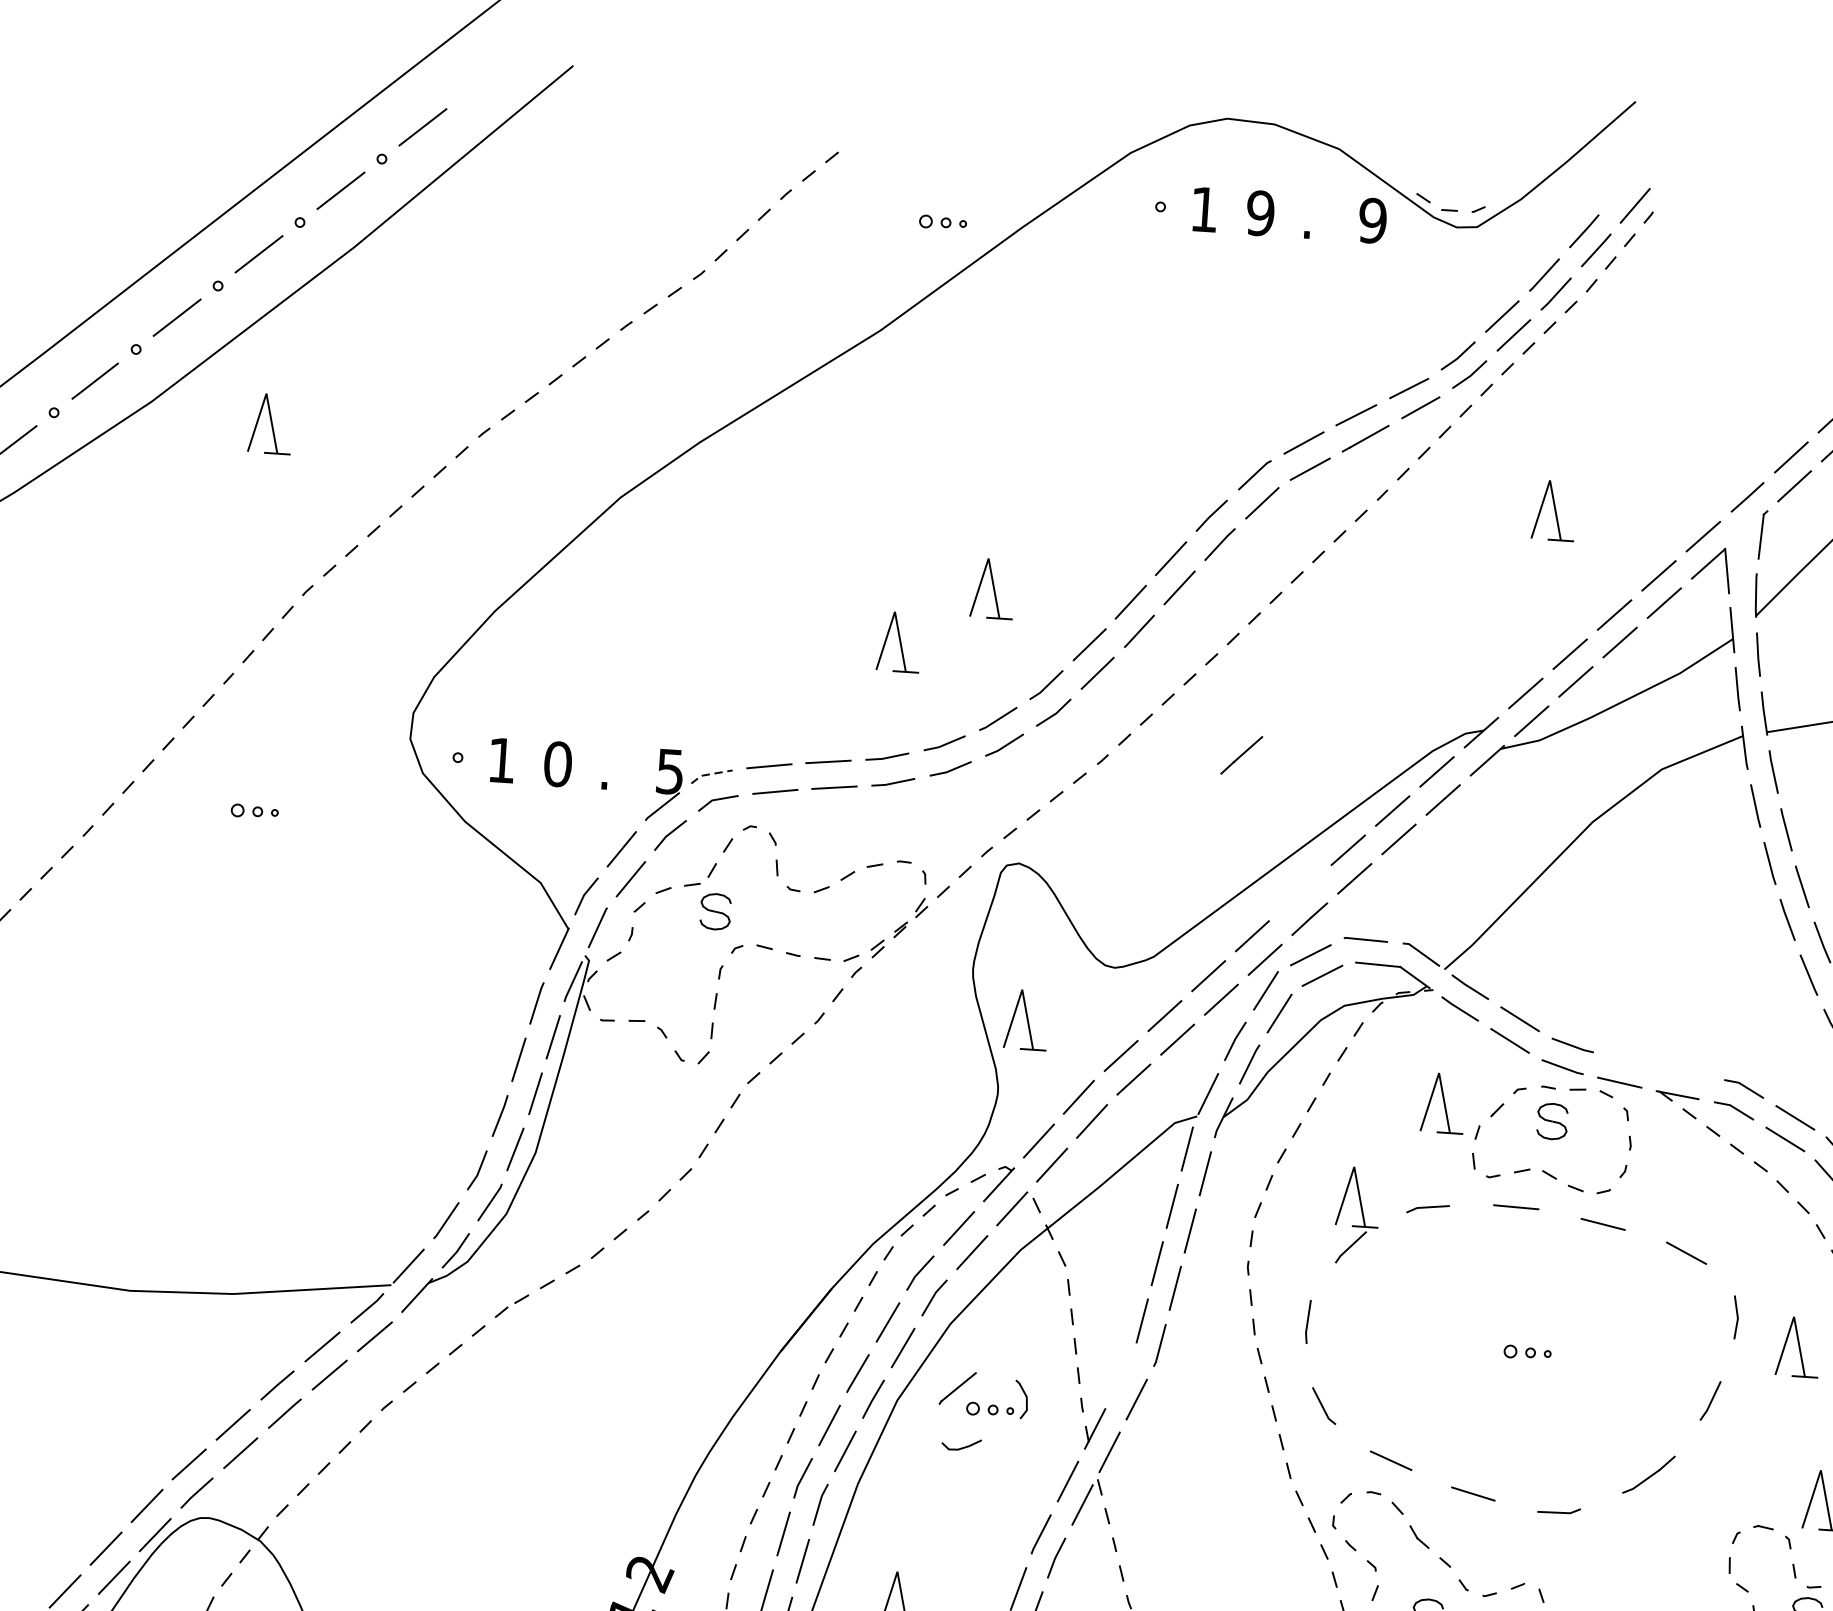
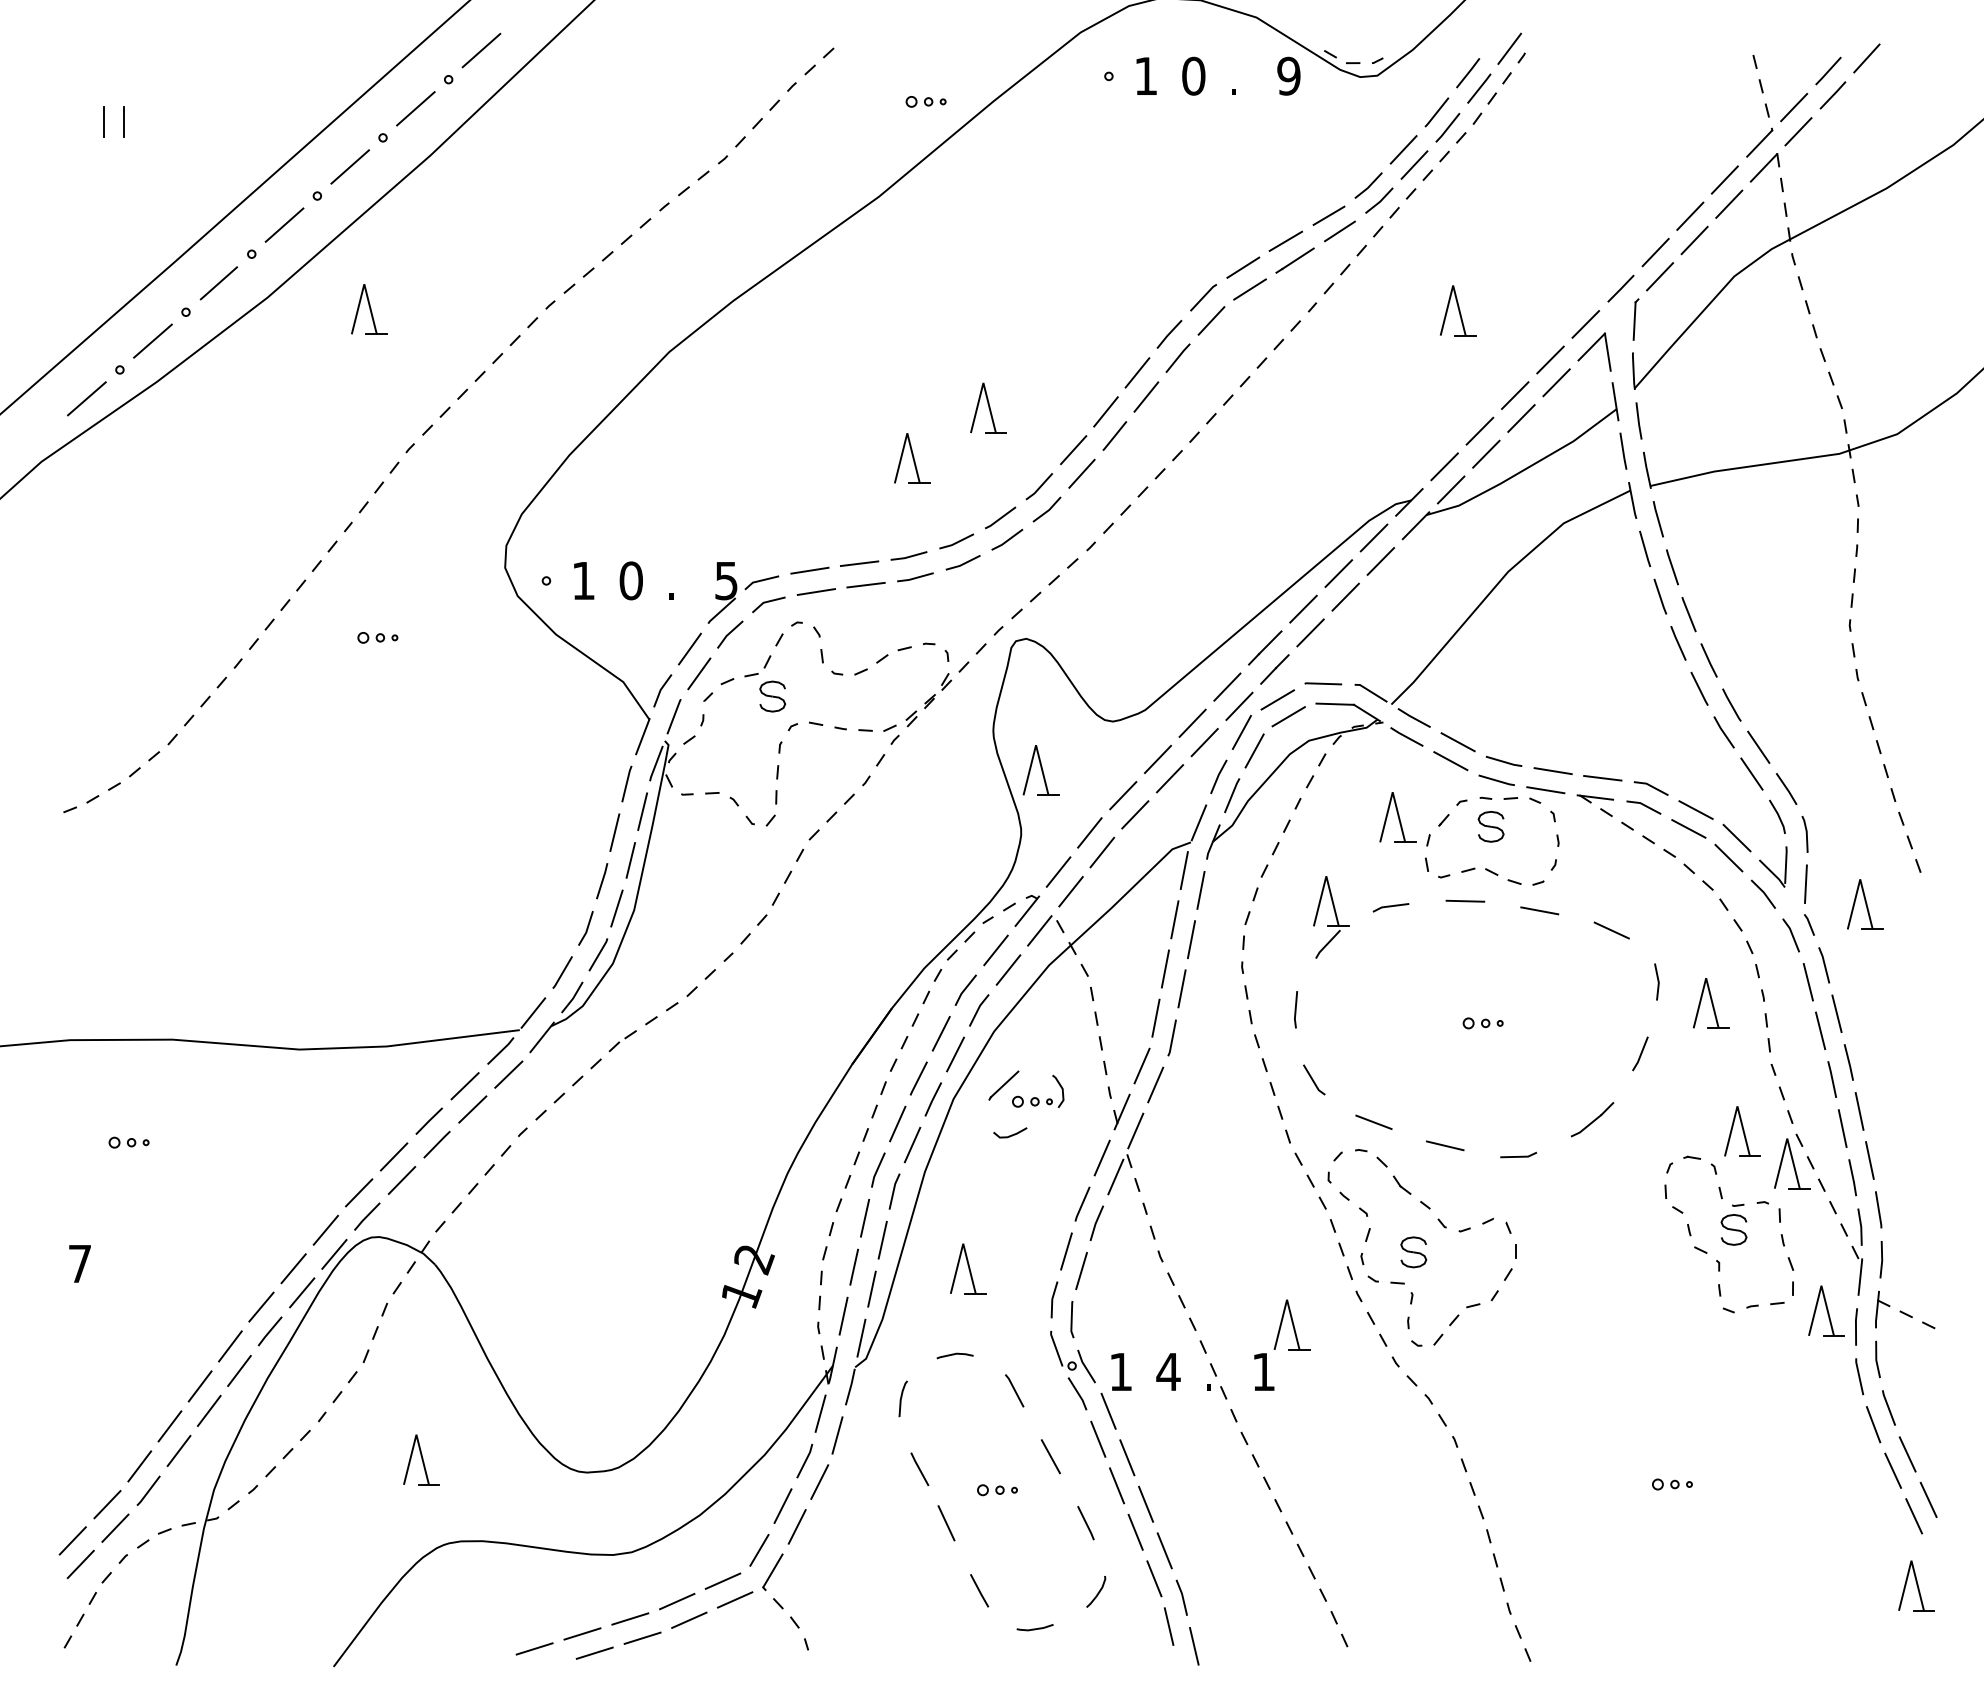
text: (1260, 213) -> (1193, 76), 9 -> 0
line: (1242, 754) -> (1265, 647), moved
line: (710, 773) -> (760, 580), dashed -> solid
line: (1629, 1061) -> (1552, 771), added
line: (1687, 1072) -> (1602, 777), added
line: (1121, 1375) -> (1141, 1065), added

